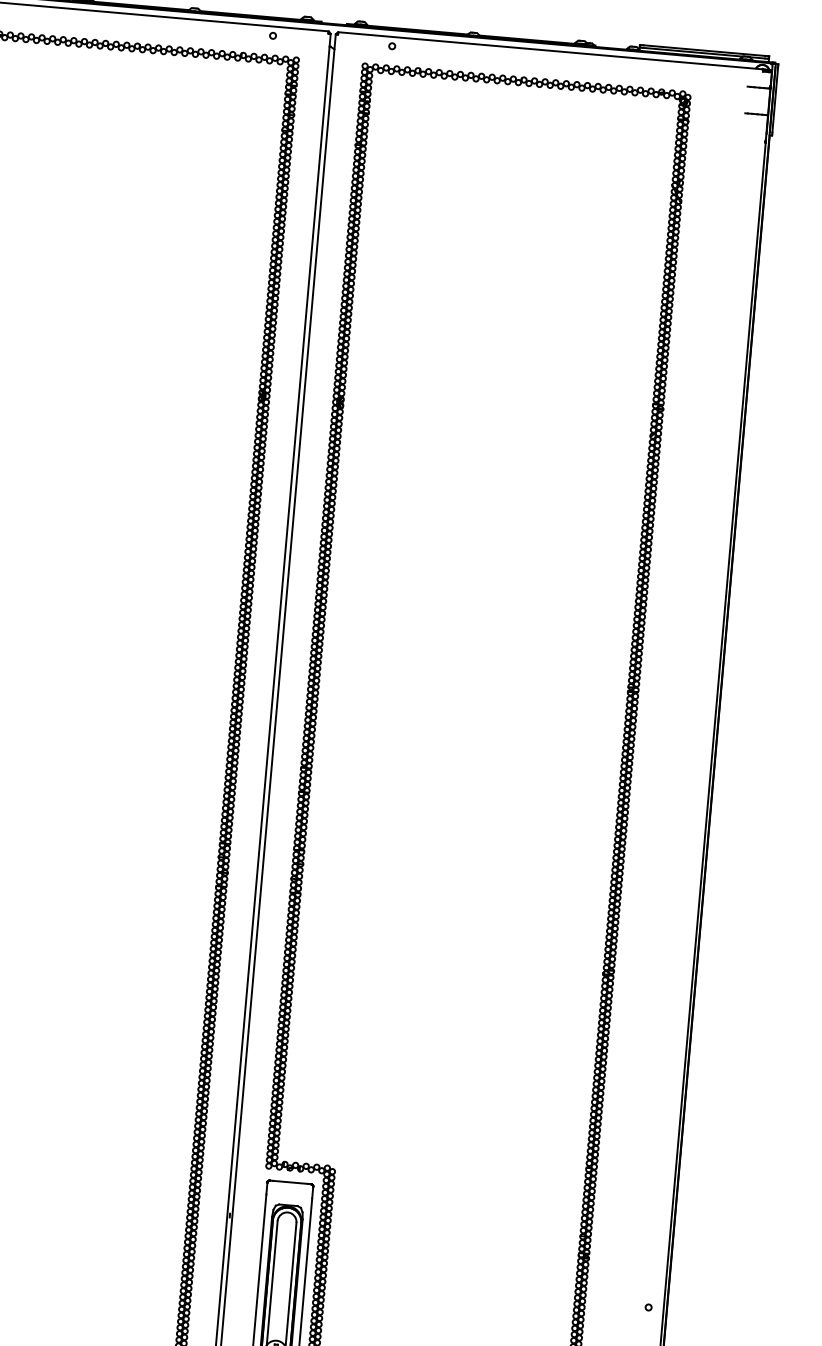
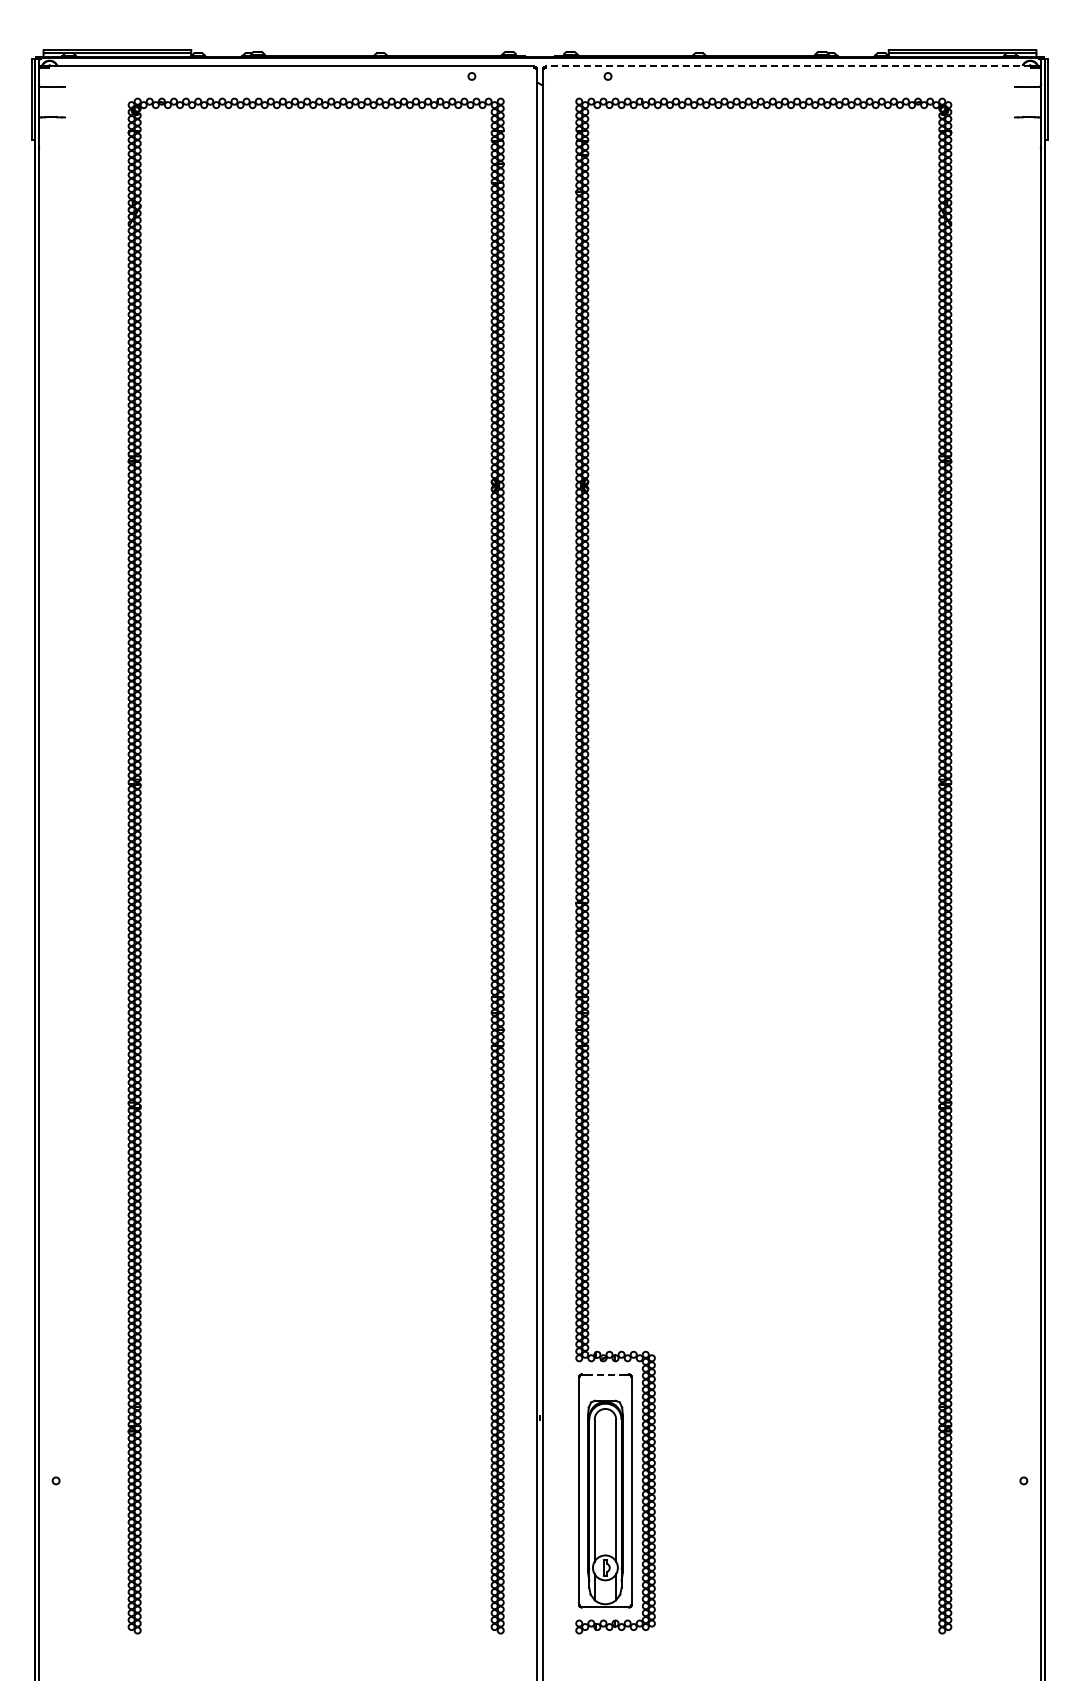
line: (551, 50) -> (788, 65), solid -> dashed
line: (290, 1182) -> (605, 1374), solid -> dashed

